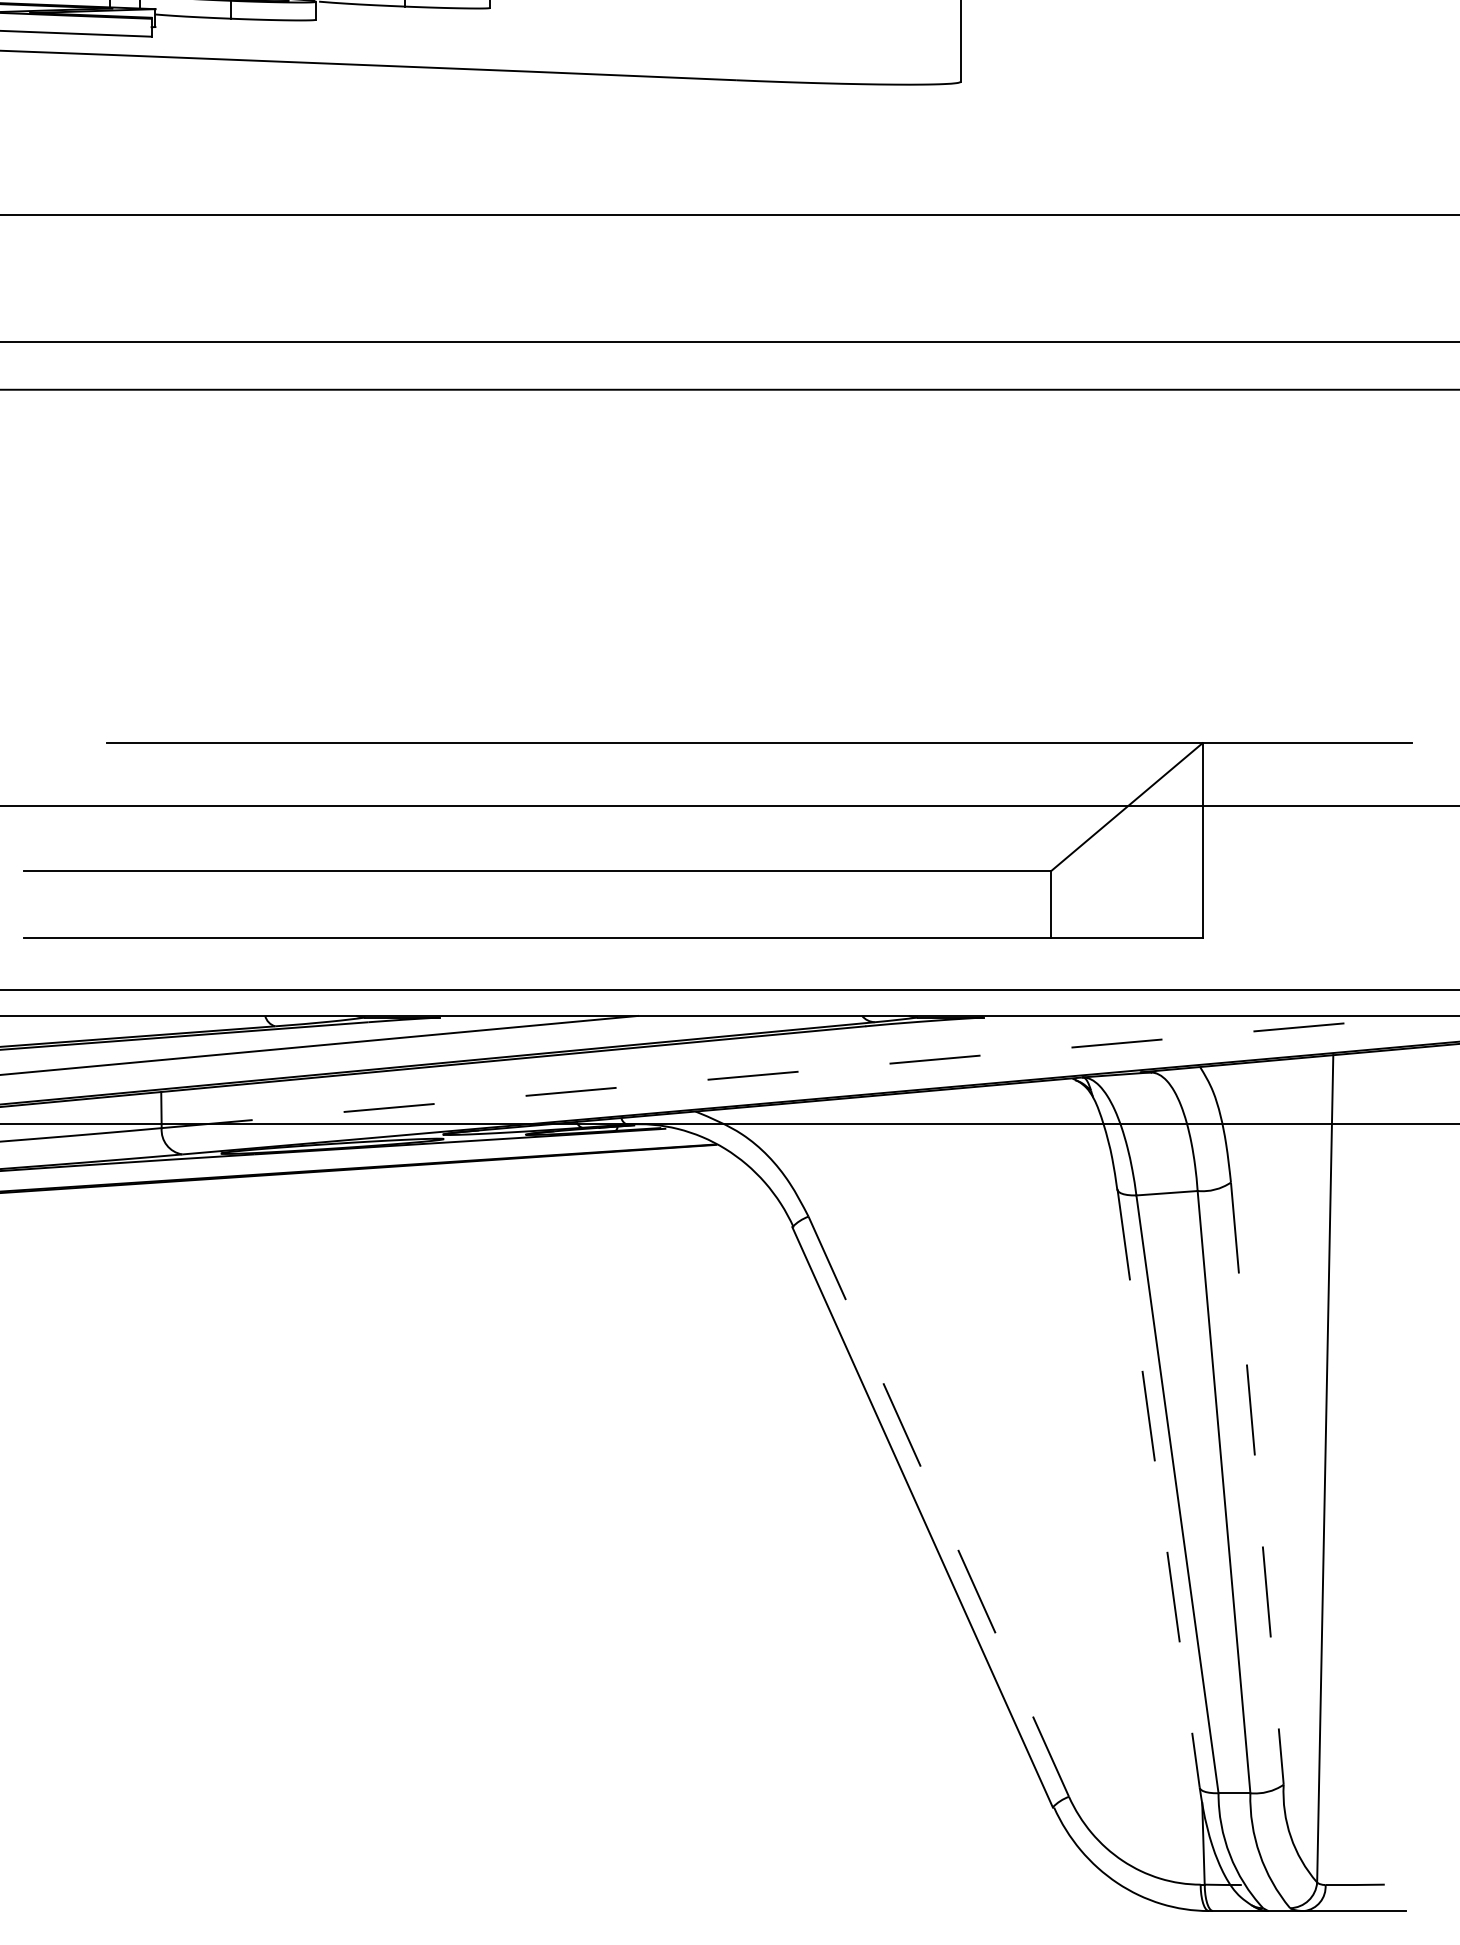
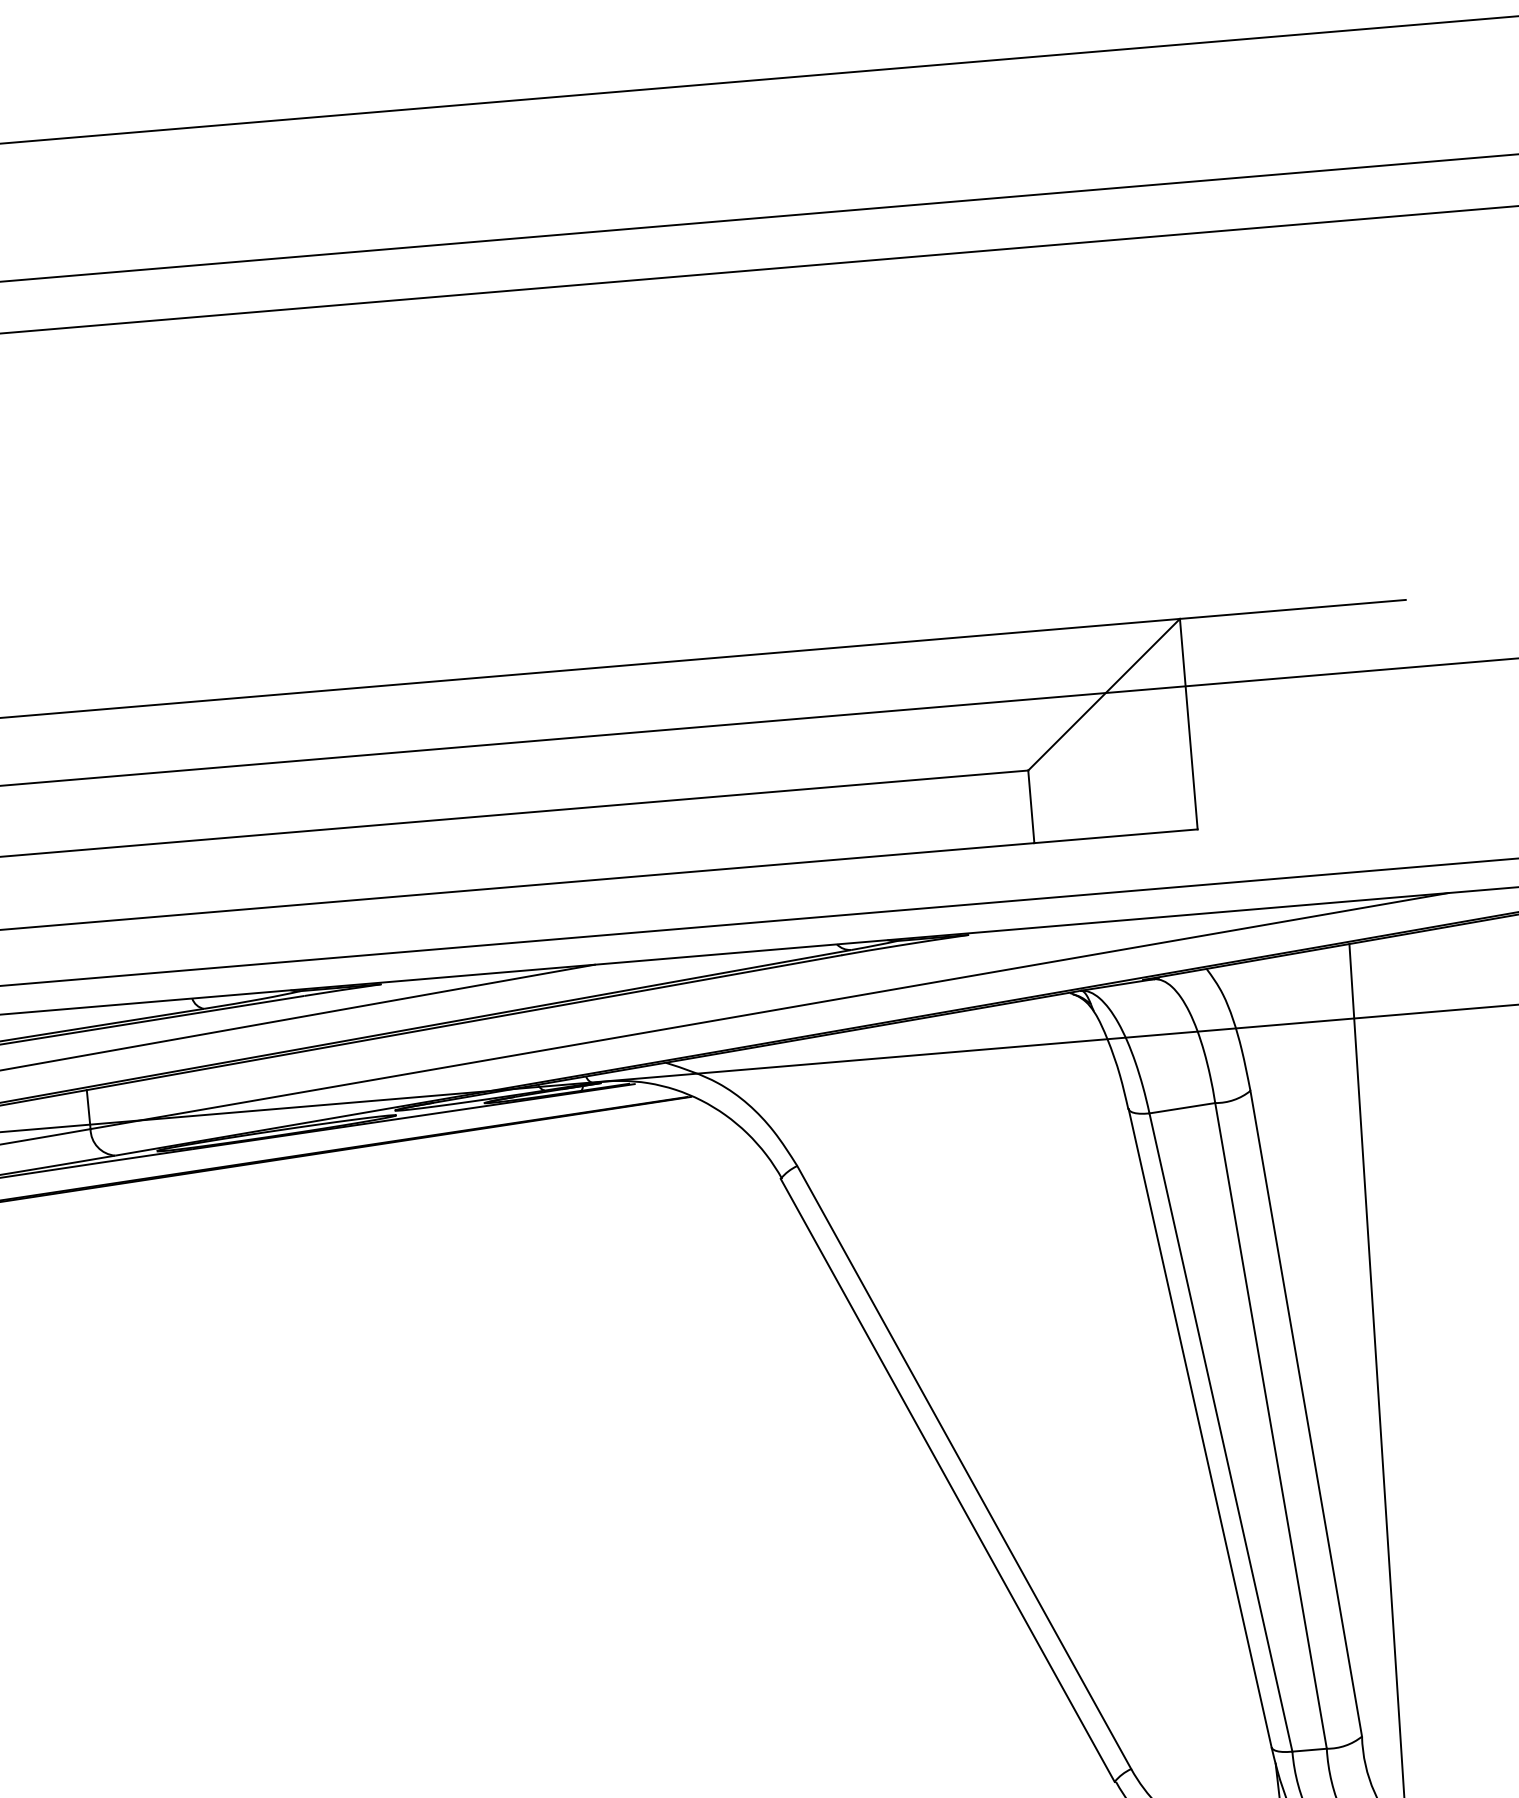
line: (795, 1072) -> (770, 1011), dashed -> solid
line: (1257, 1484) -> (1306, 1414), dashed -> solid
line: (1158, 1488) -> (1199, 1427), dashed -> solid
line: (938, 1506) -> (963, 1467), dashed -> solid

